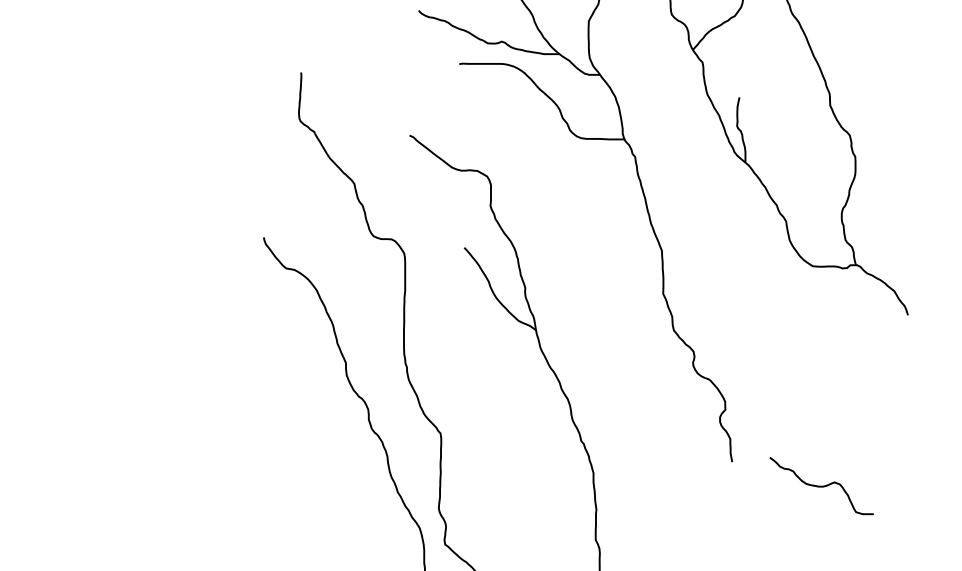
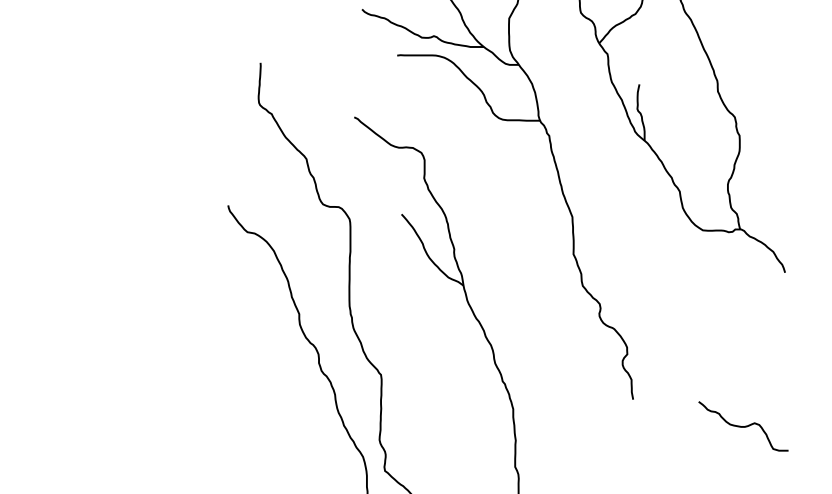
curve: (821, 486) -> (743, 426), moved

